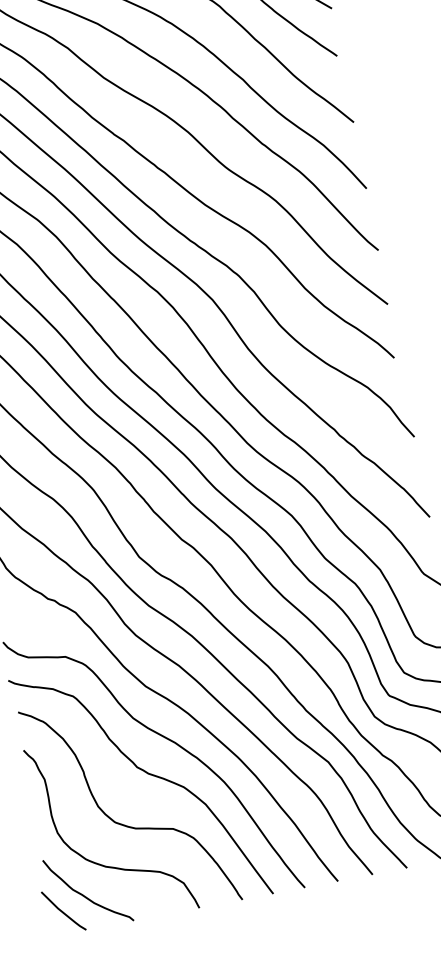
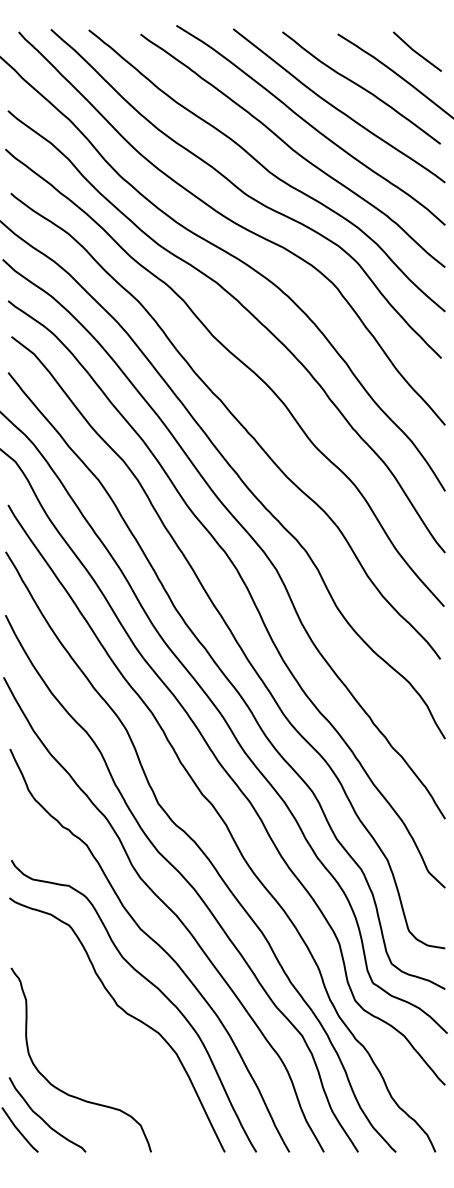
curve: (122, 823) -> (92, 1056), removed

